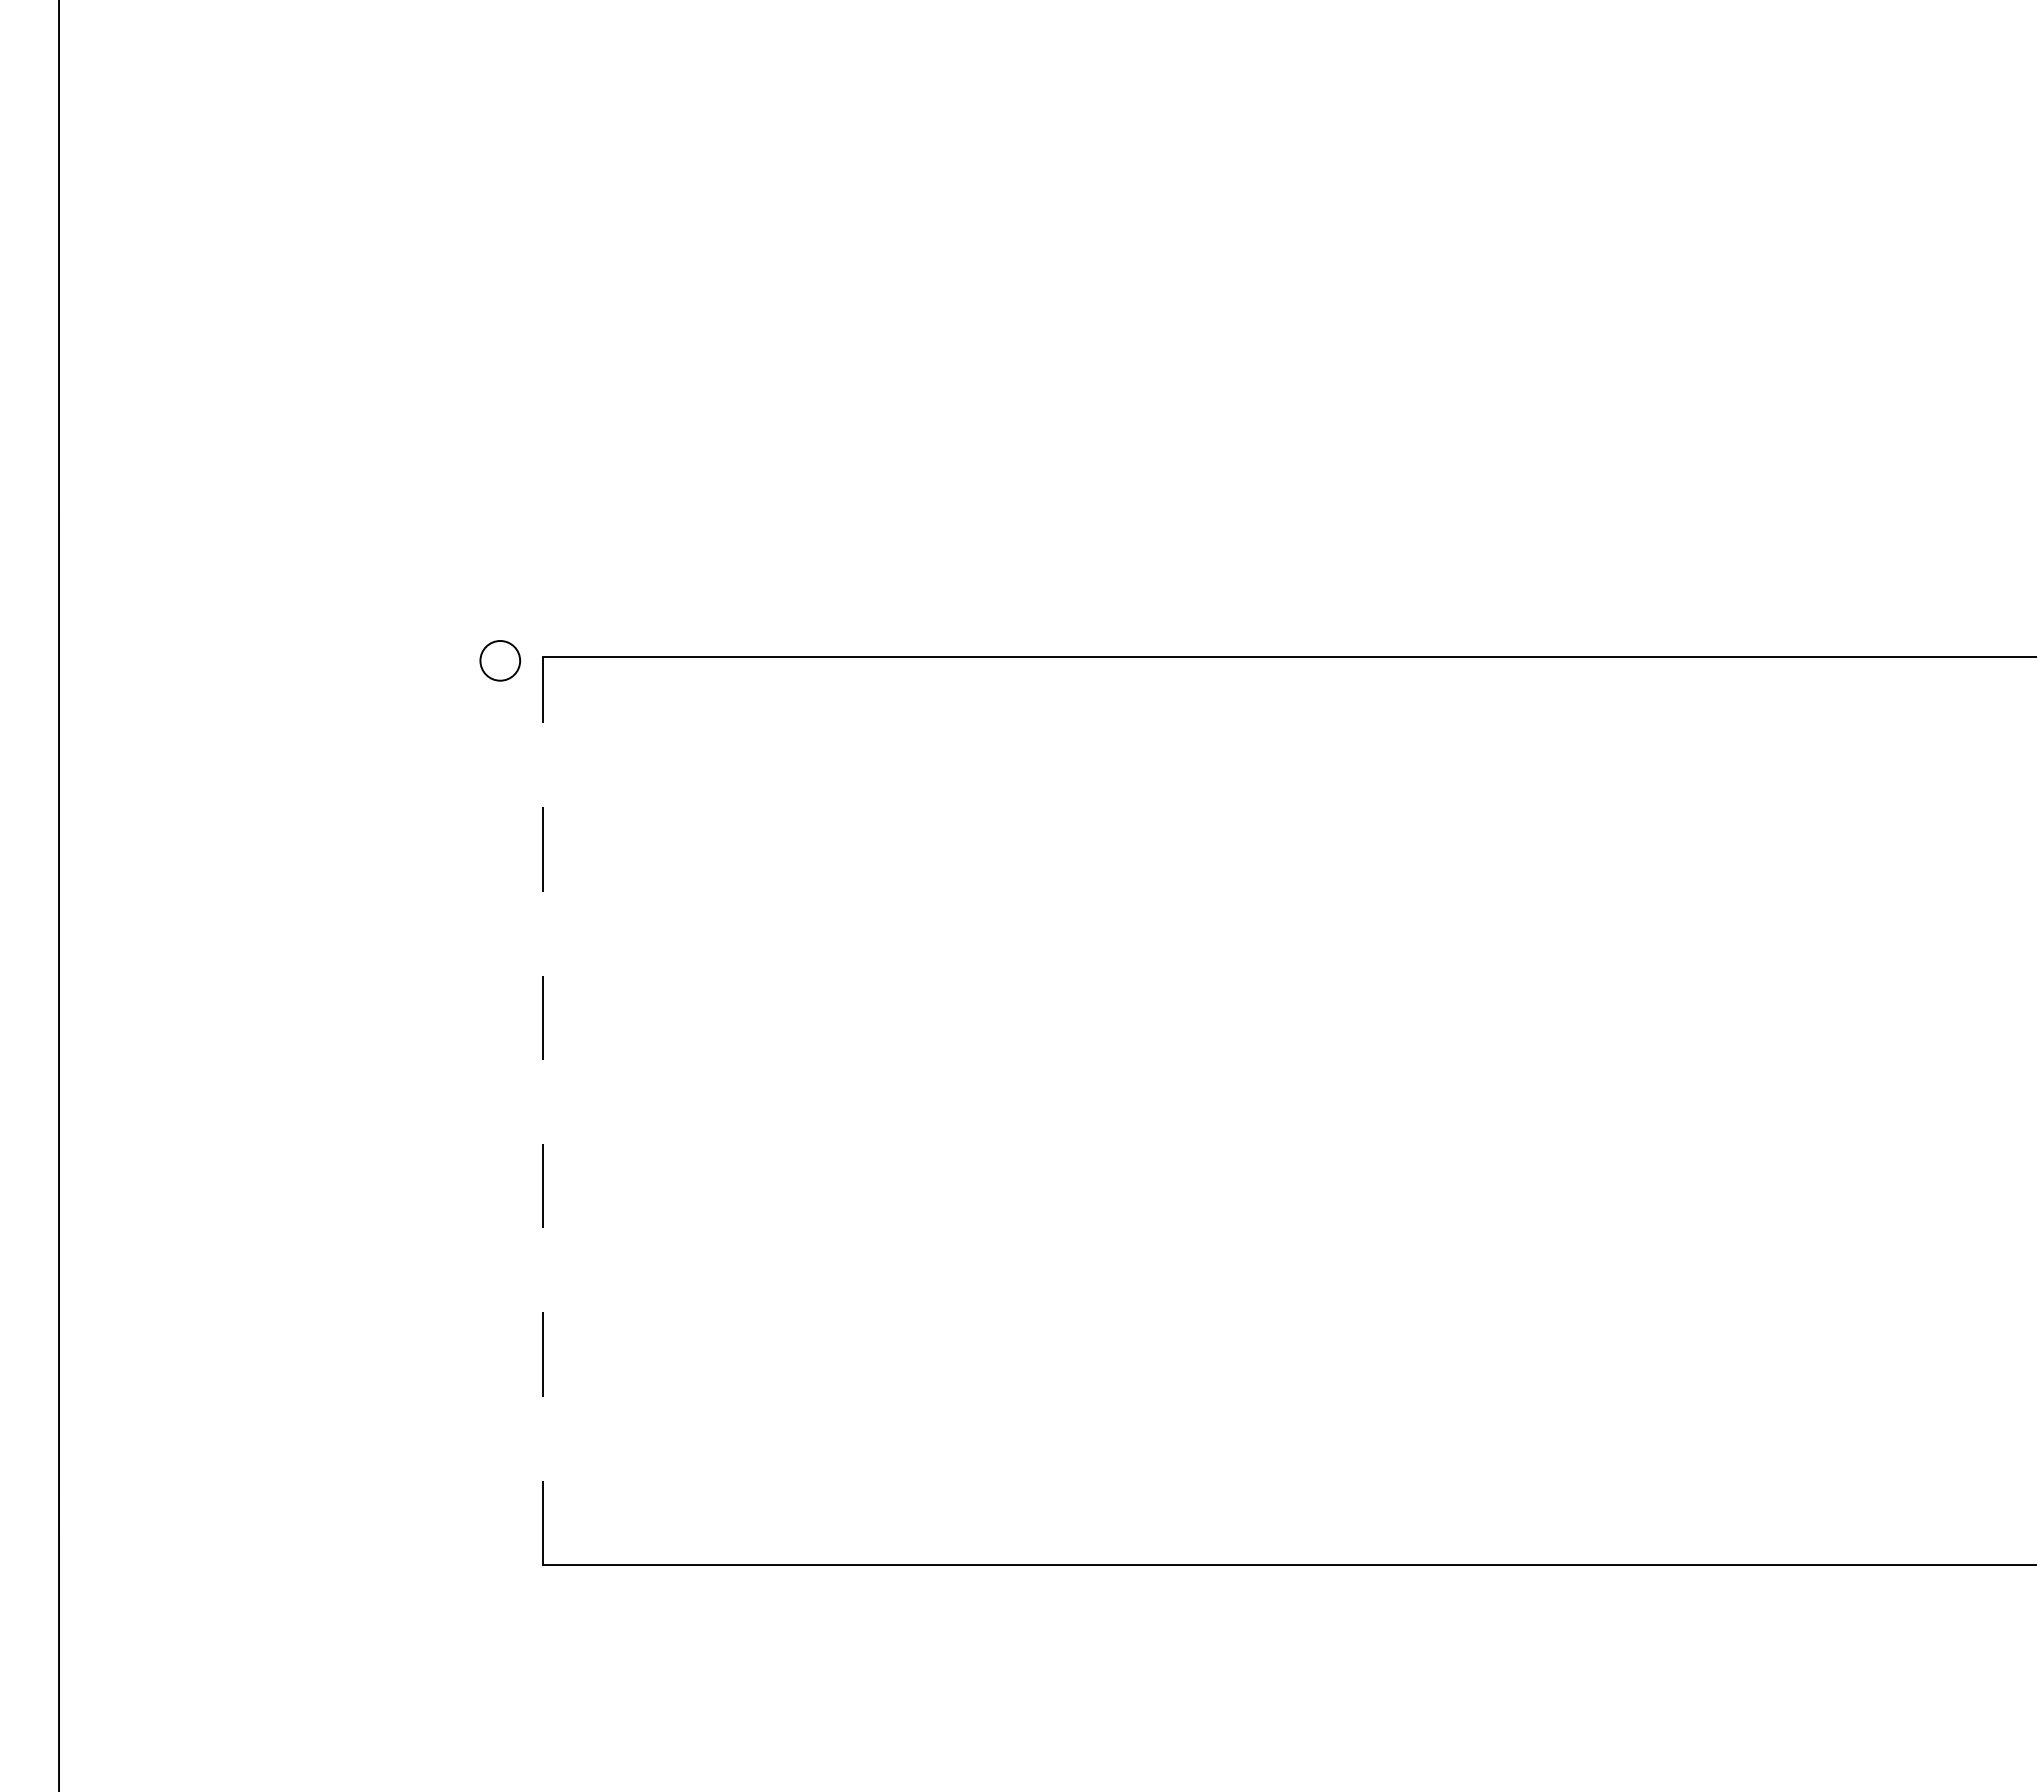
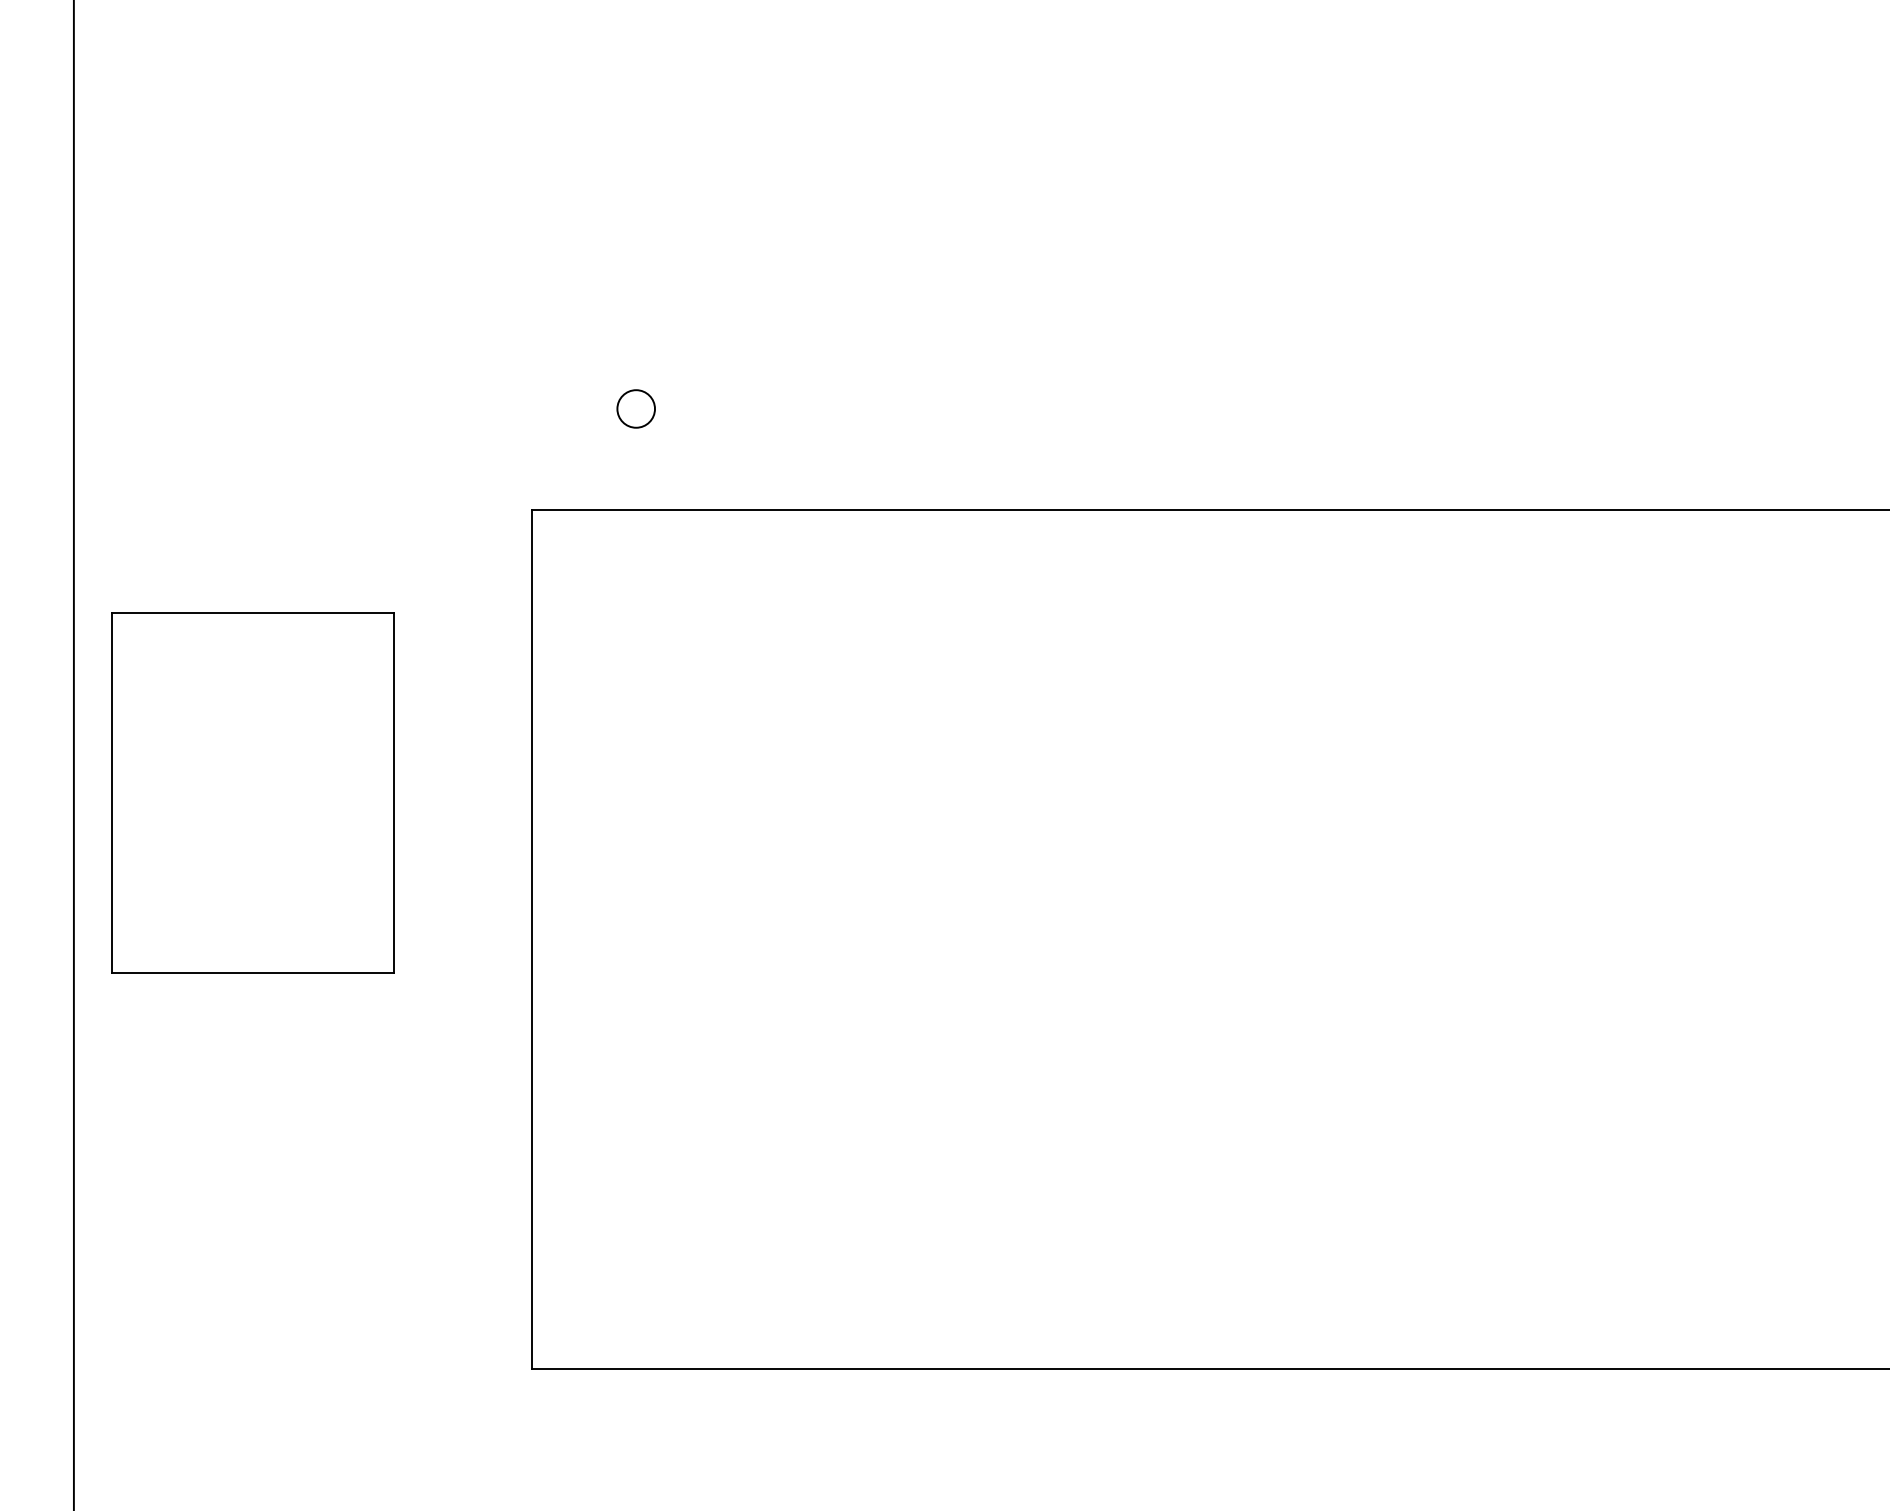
circle: (499, 660) -> (635, 408), moved
part: (247, 955) -> (252, 792), added
line: (543, 1110) -> (532, 939), dashed -> solid

